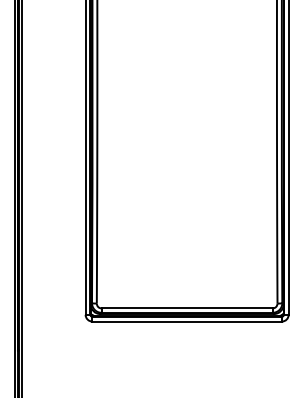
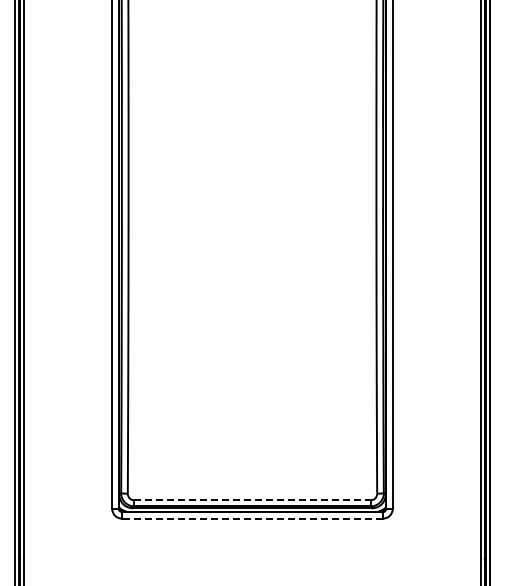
line: (187, 308) -> (252, 500), solid -> dashed
line: (187, 321) -> (252, 518), solid -> dashed

